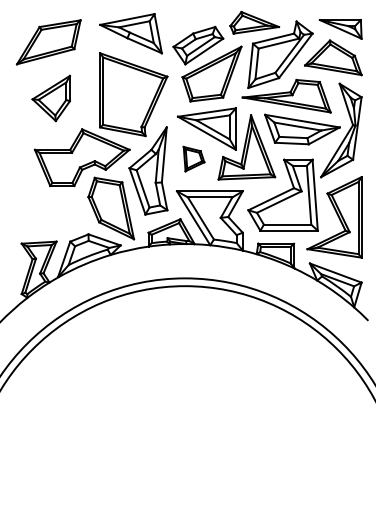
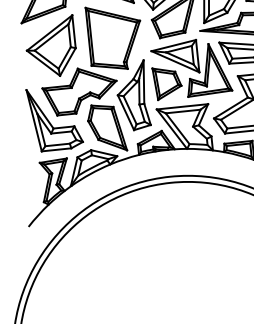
part: (51, 98) -> (51, 47), size x1.67
part: (193, 158) -> (167, 82), size x1.67
part: (39, 192) -> (49, 121), added

